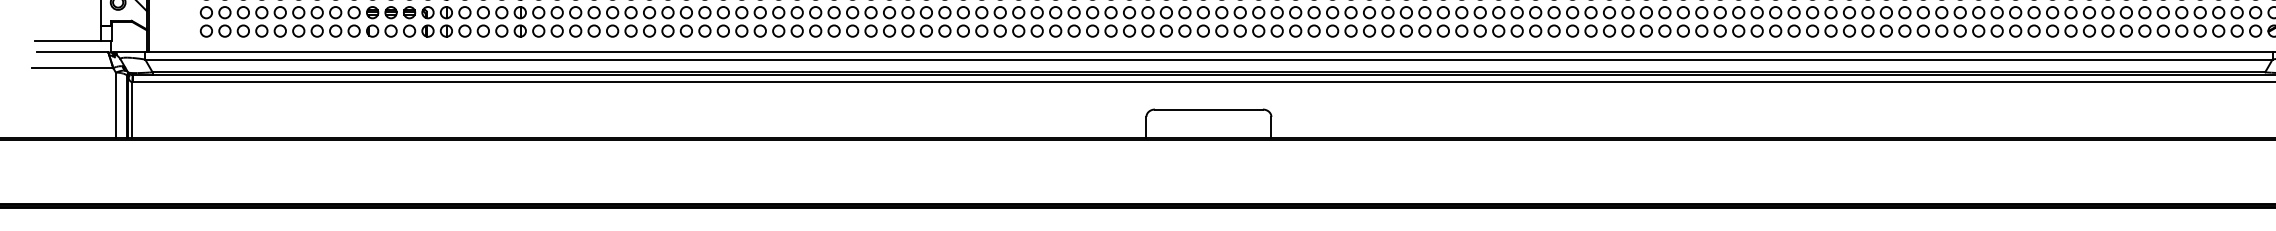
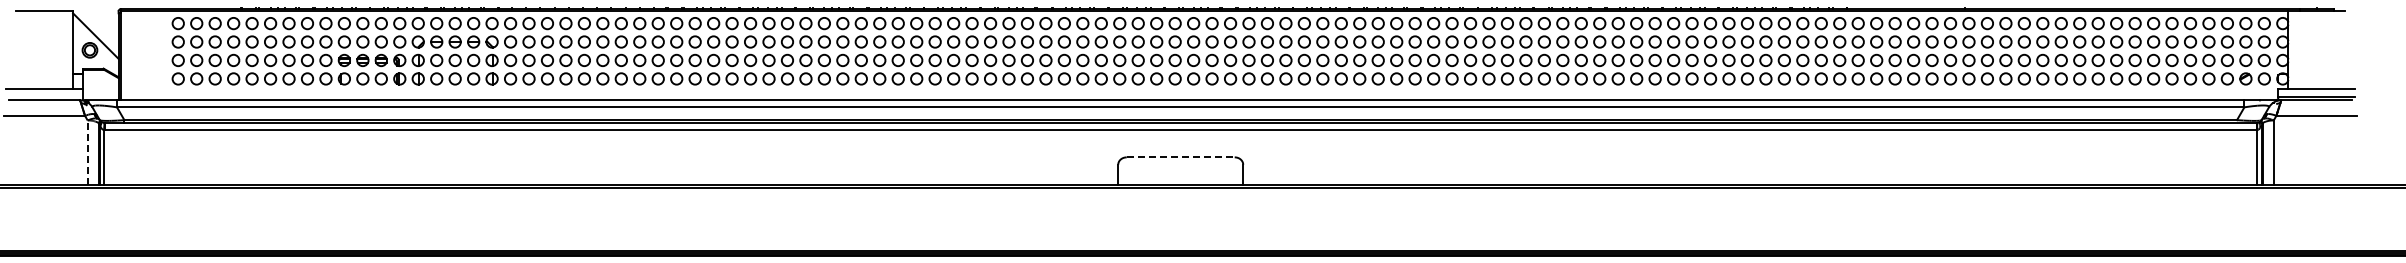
line: (115, 104) -> (87, 152), solid -> dashed
line: (1208, 109) -> (1180, 157), solid -> dashed

